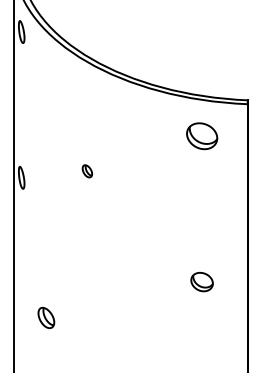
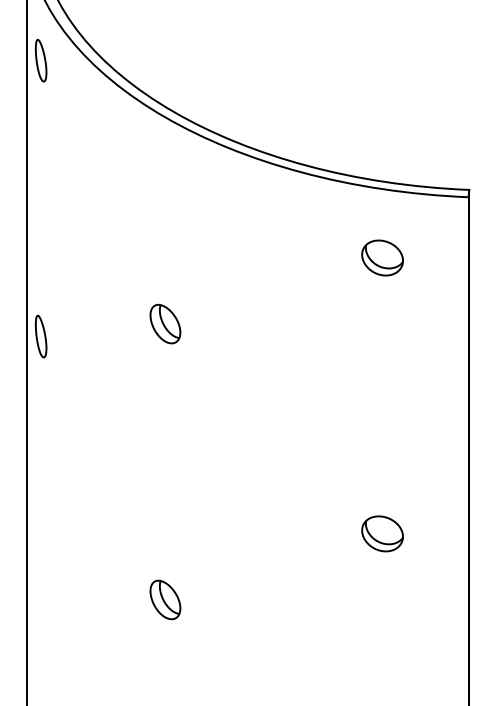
part: (201, 136) -> (381, 258), size x0.71
part: (87, 171) -> (165, 324), size x1.67
part: (46, 317) -> (165, 599), moved

